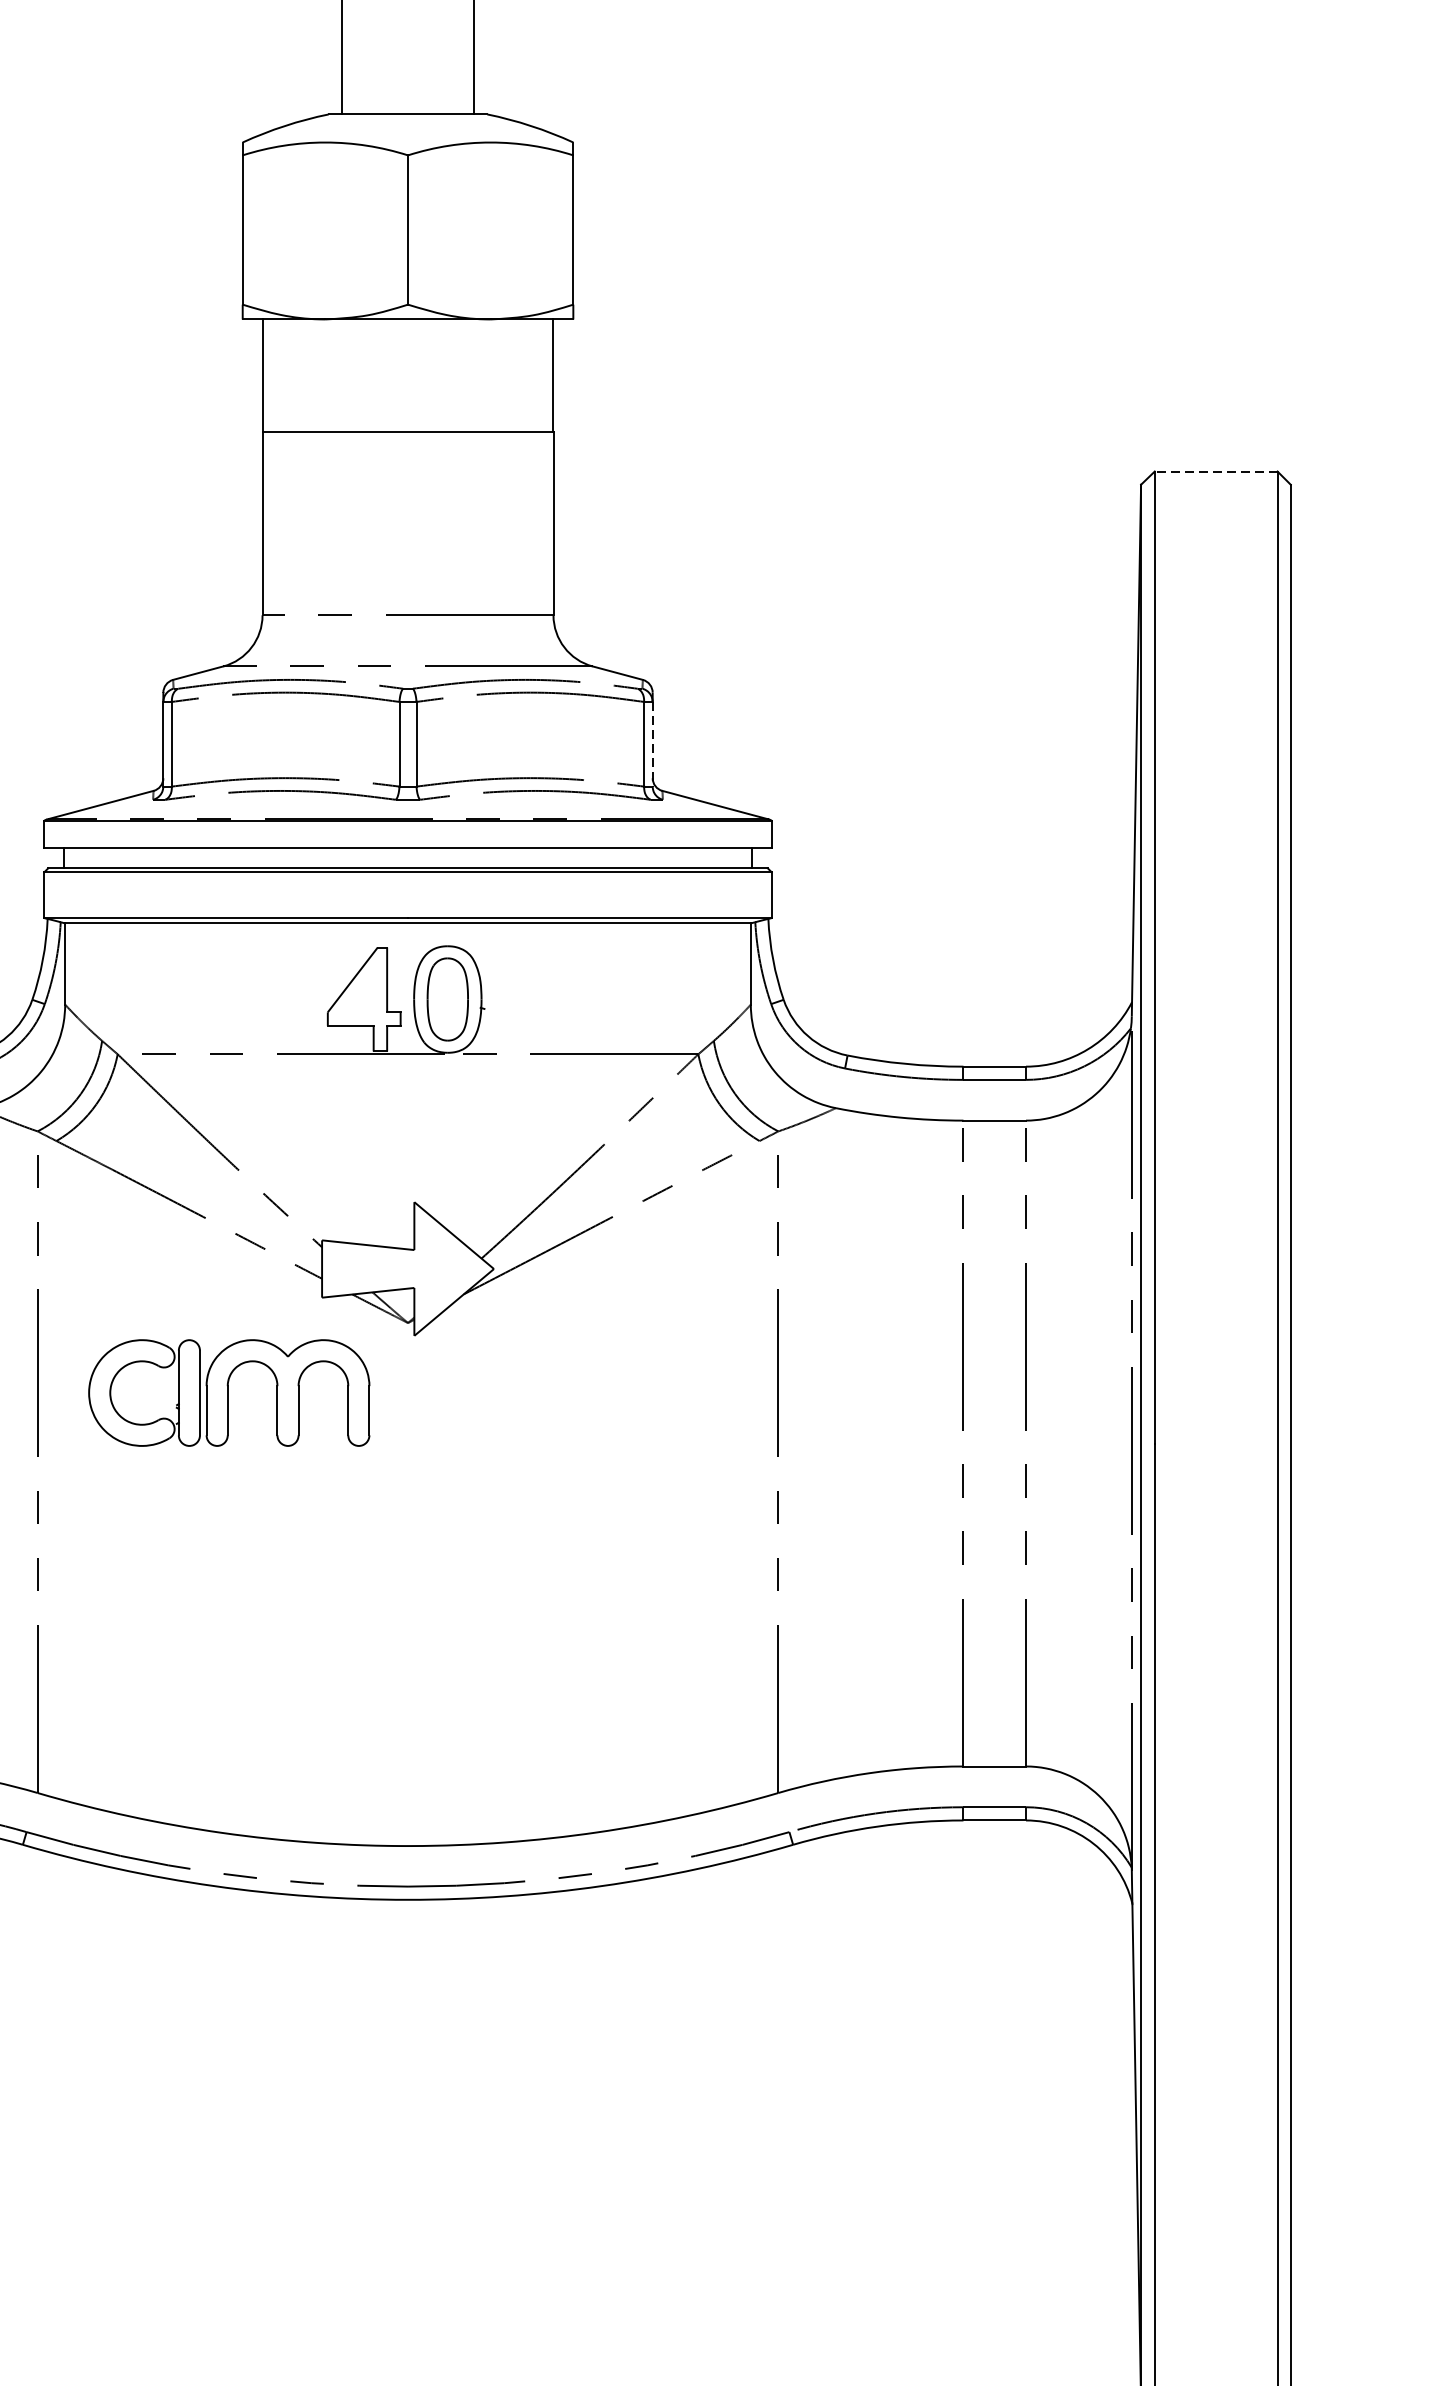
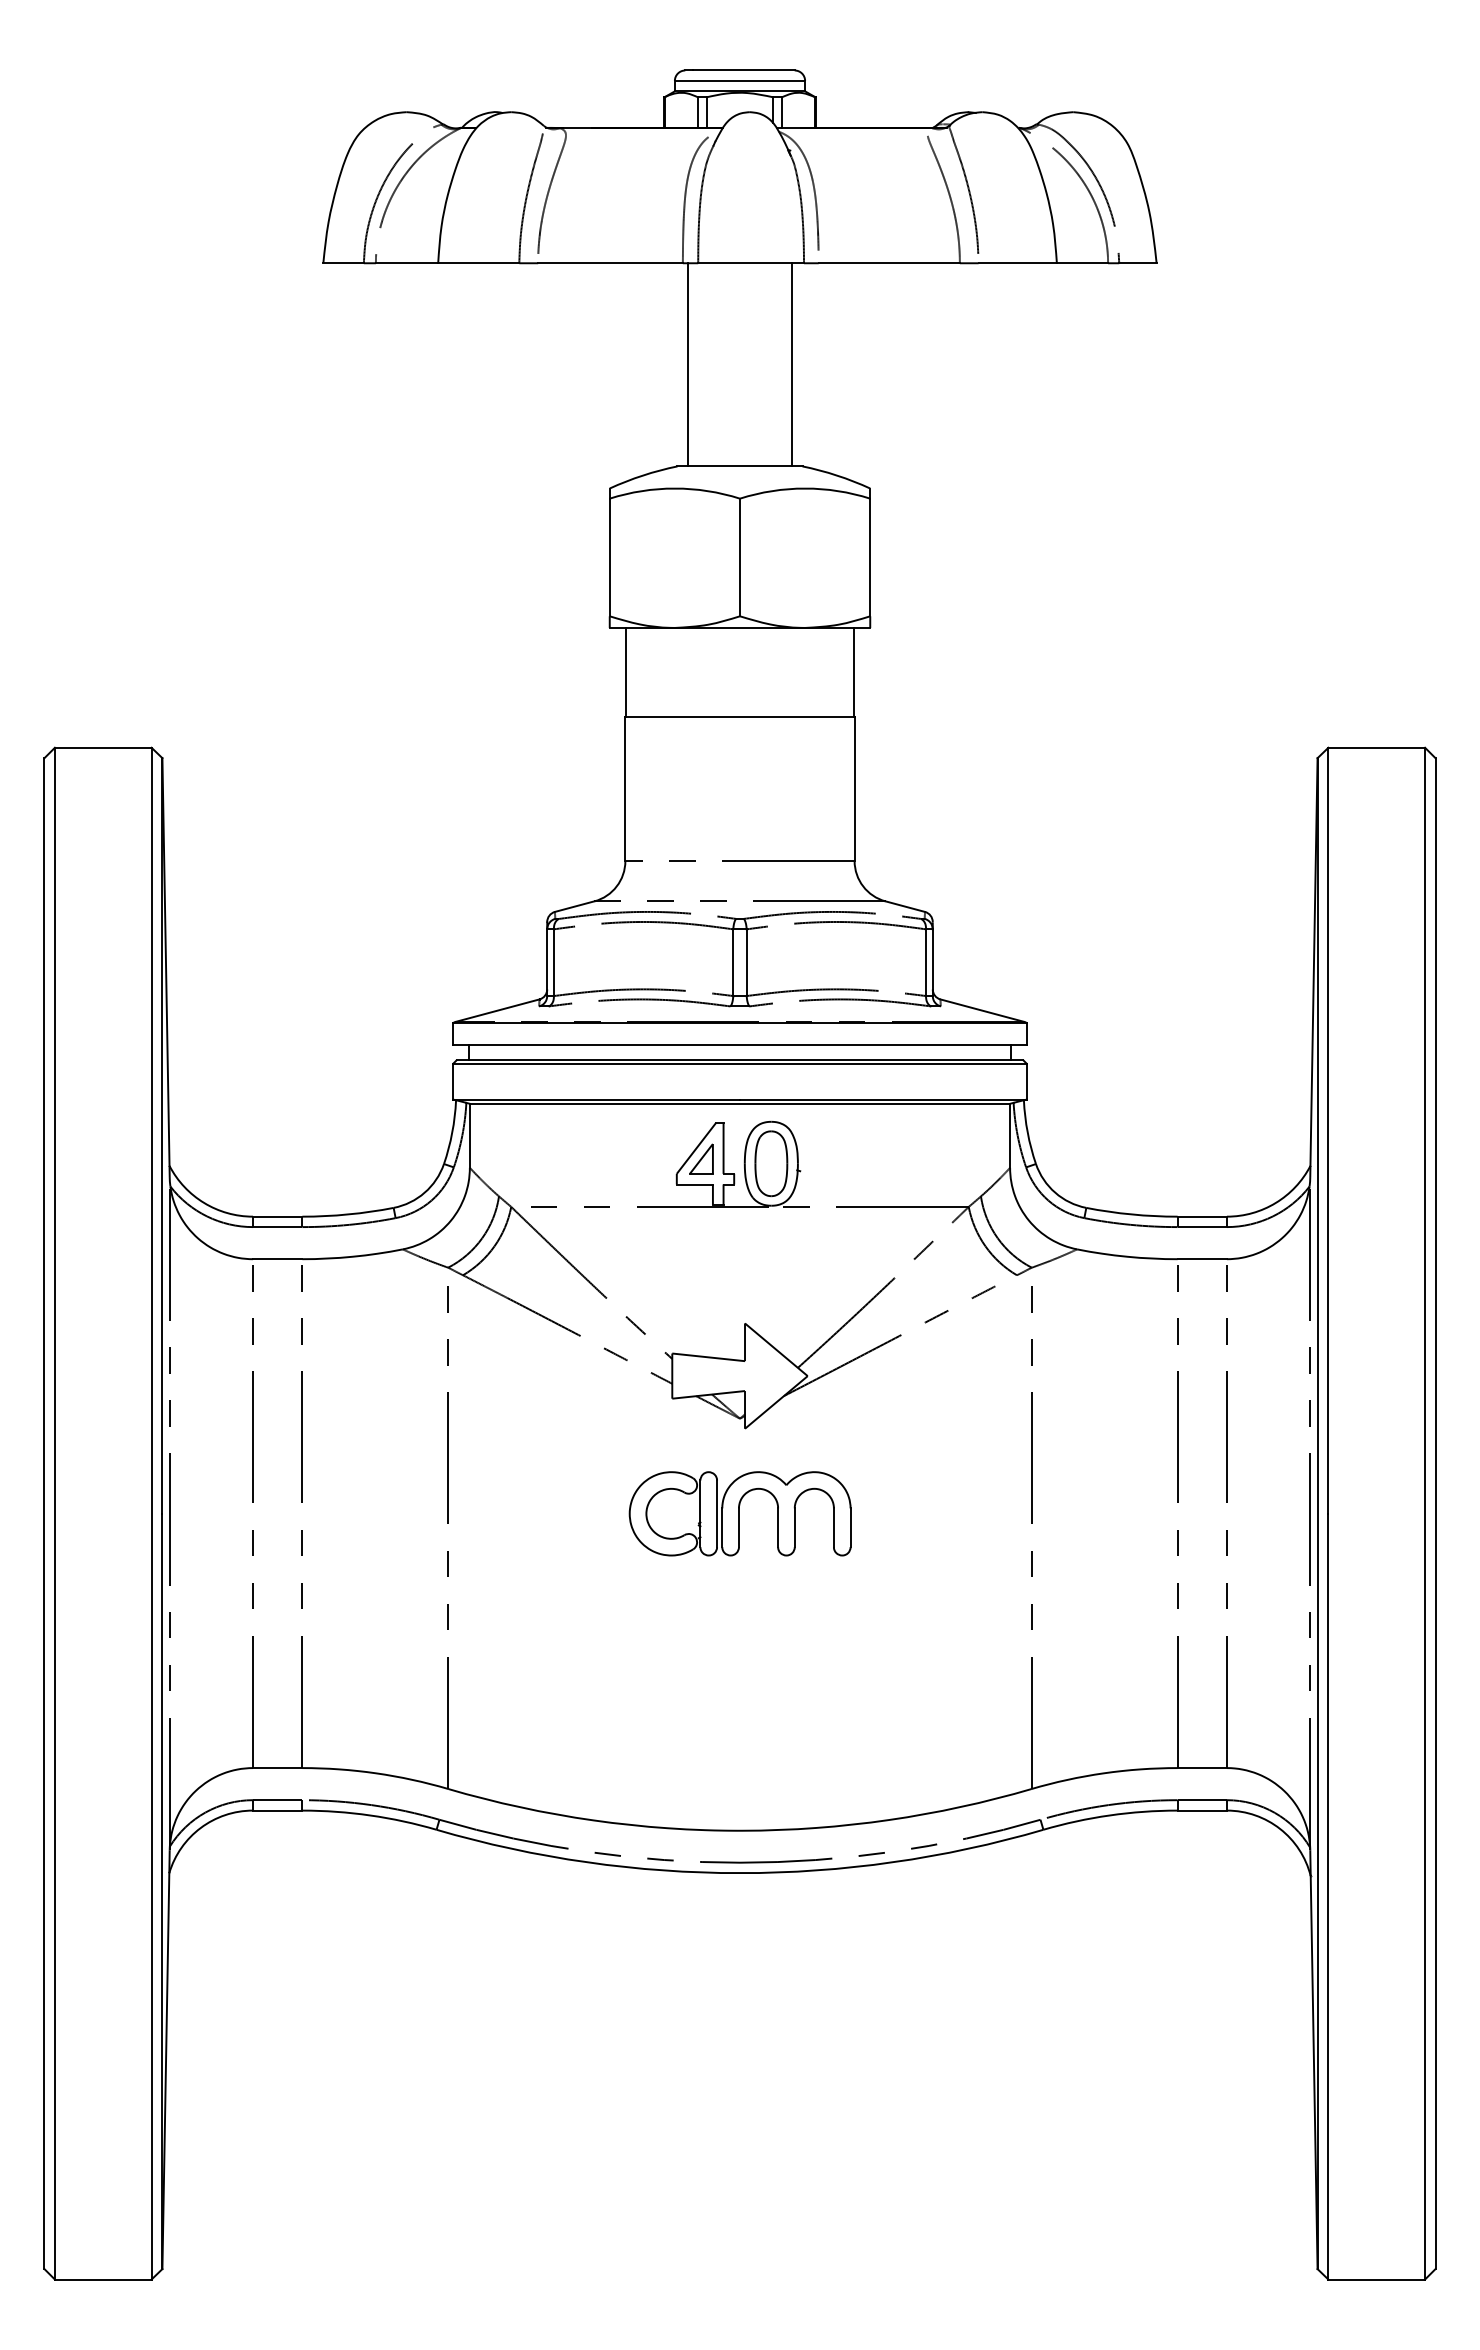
line: (1215, 471) -> (1376, 747), dashed -> solid
line: (652, 745) -> (932, 963), dashed -> solid
part: (359, 992) -> (701, 1158), added
part: (228, 1392) -> (739, 1513), moved

